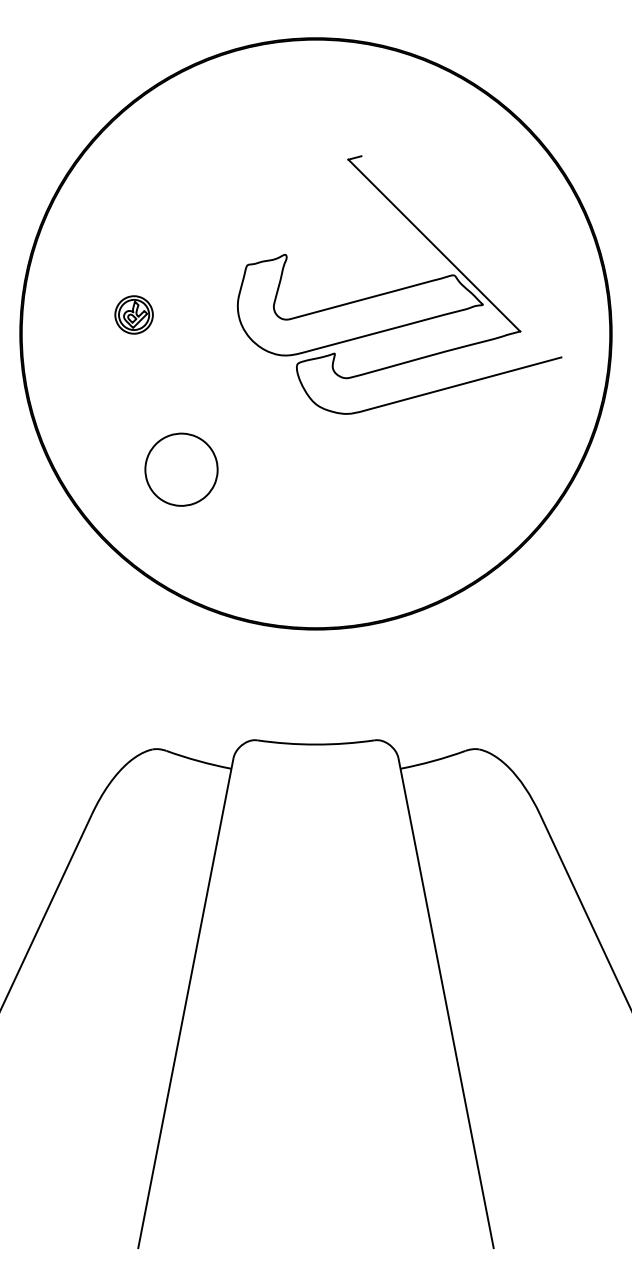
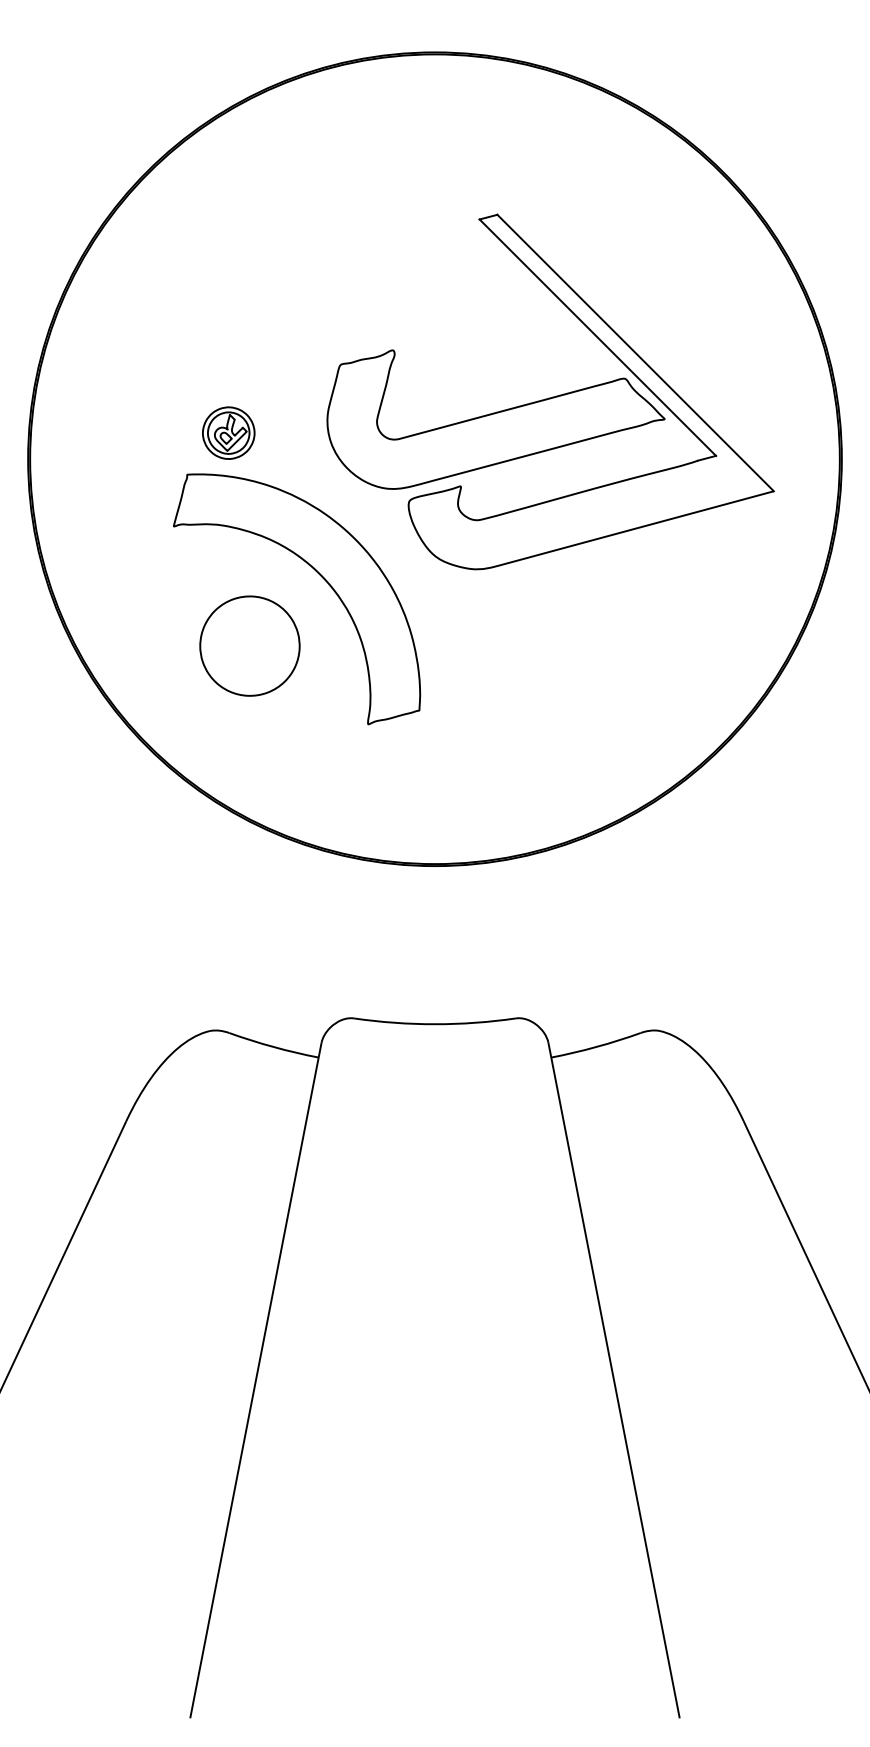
line: (461, 256) -> (635, 352), added
part: (133, 314) -> (228, 432), moved
part: (232, 419) -> (320, 576), added

